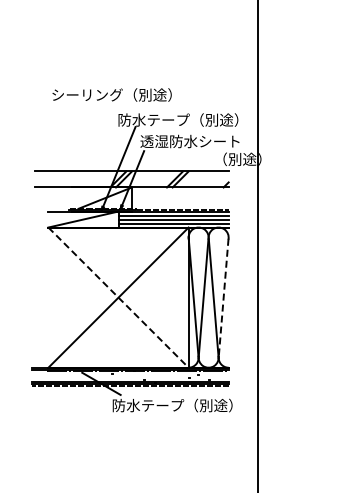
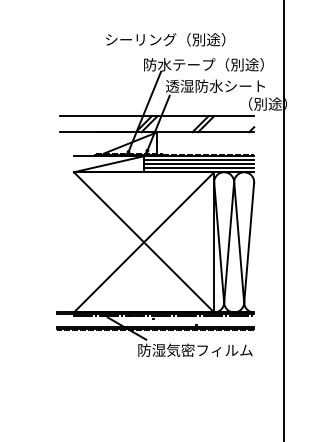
text: (111, 94) -> (165, 39), moved
line: (118, 297) -> (144, 242), dashed -> solid
line: (223, 298) -> (249, 243), dashed -> solid
text: (179, 405) -> (205, 350), 防水テープ（別途） -> 防湿気密フィルム

